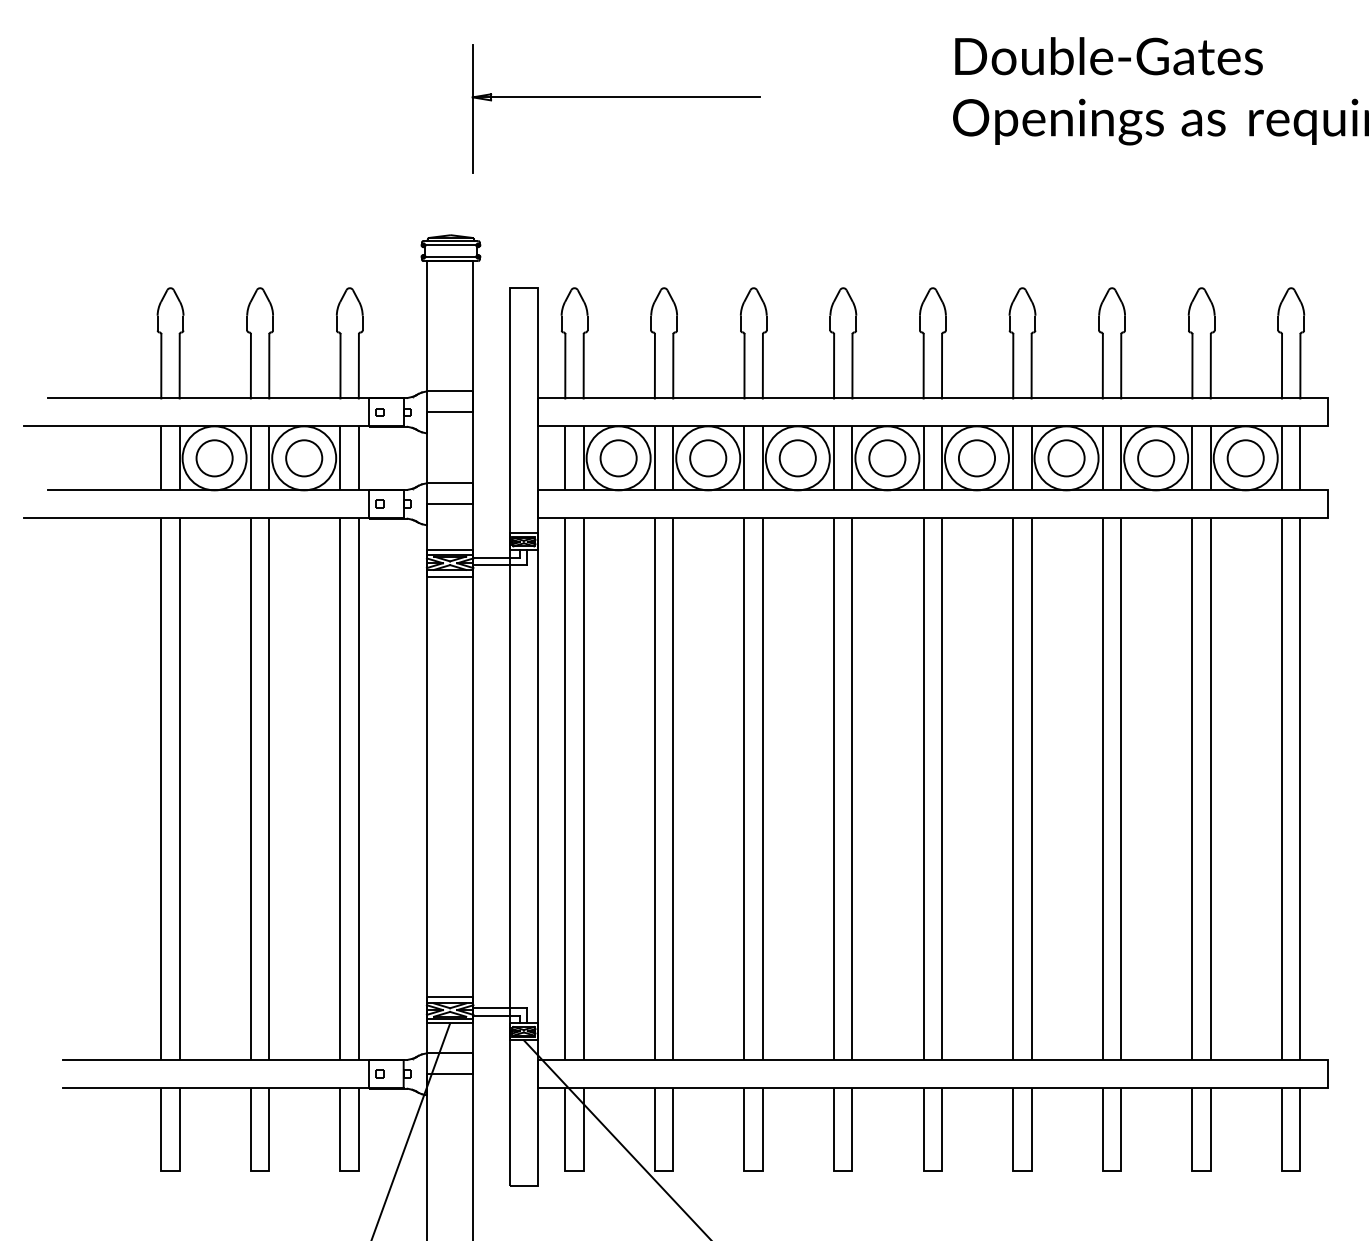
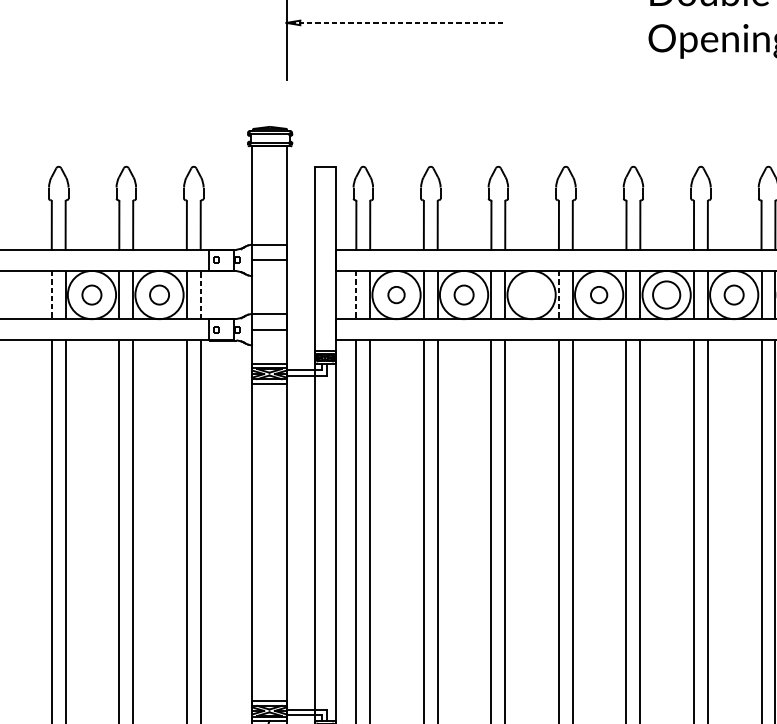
line: (616, 97) -> (394, 23), solid -> dashed
line: (161, 458) -> (51, 295), solid -> dashed
circle: (214, 458) -> (91, 295), size x0.7
circle: (304, 458) -> (159, 295), size x0.7
line: (358, 458) -> (200, 295), solid -> dashed
line: (565, 458) -> (356, 295), solid -> dashed
circle: (618, 458) -> (396, 295), size x0.6
circle: (708, 458) -> (464, 295), size x0.7
circle: (797, 458) -> (531, 295), removed
line: (834, 458) -> (559, 295), solid -> dashed
circle: (887, 458) -> (599, 295), size x0.6
circle: (1066, 458) -> (734, 295), size x0.7

